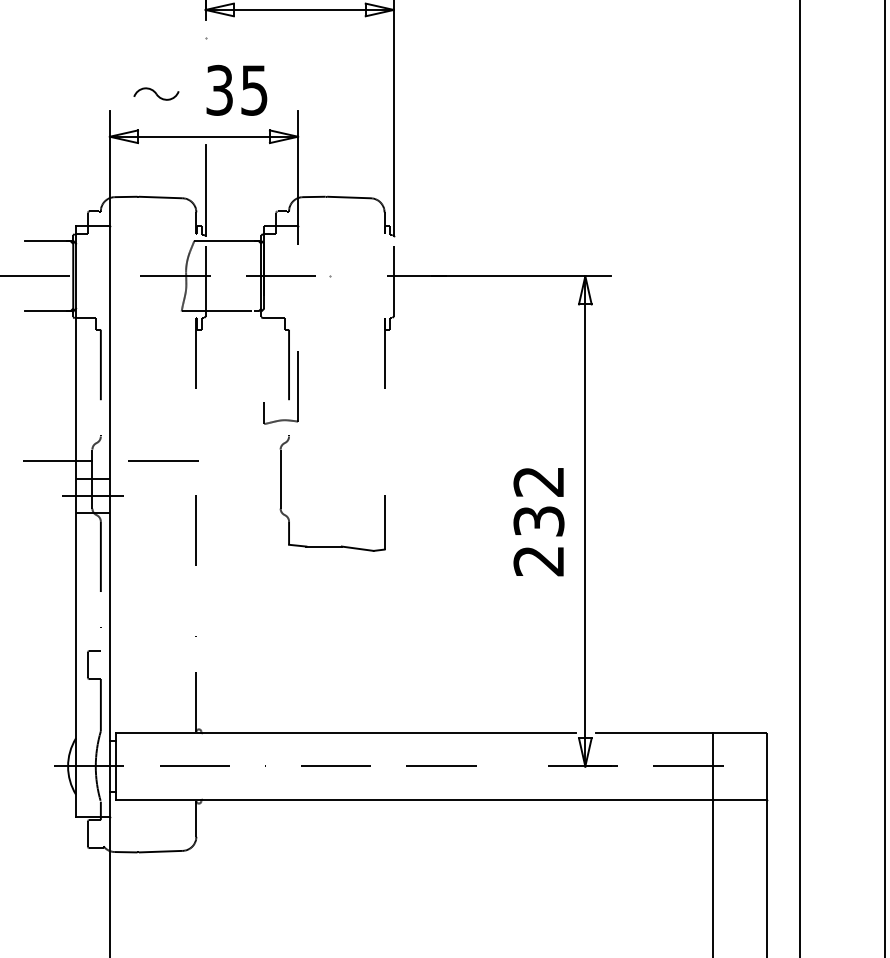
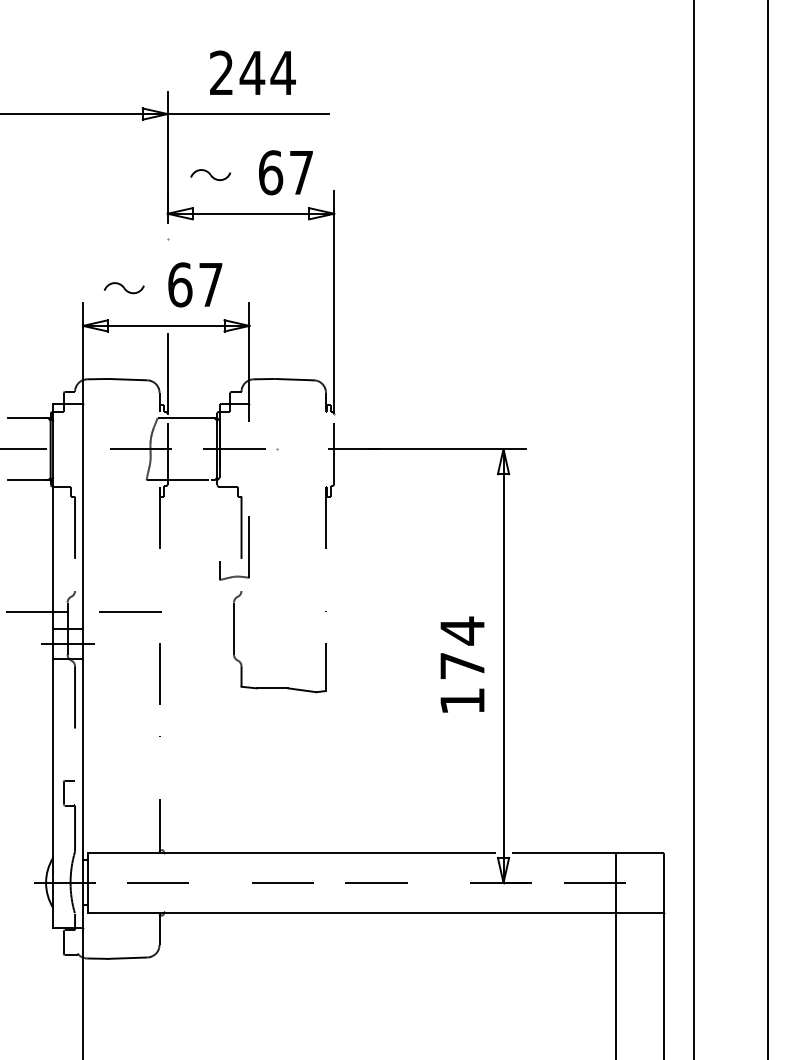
text: (237, 89) -> (195, 284), 35 -> 67
text: (538, 520) -> (462, 665), 232 -> 174

